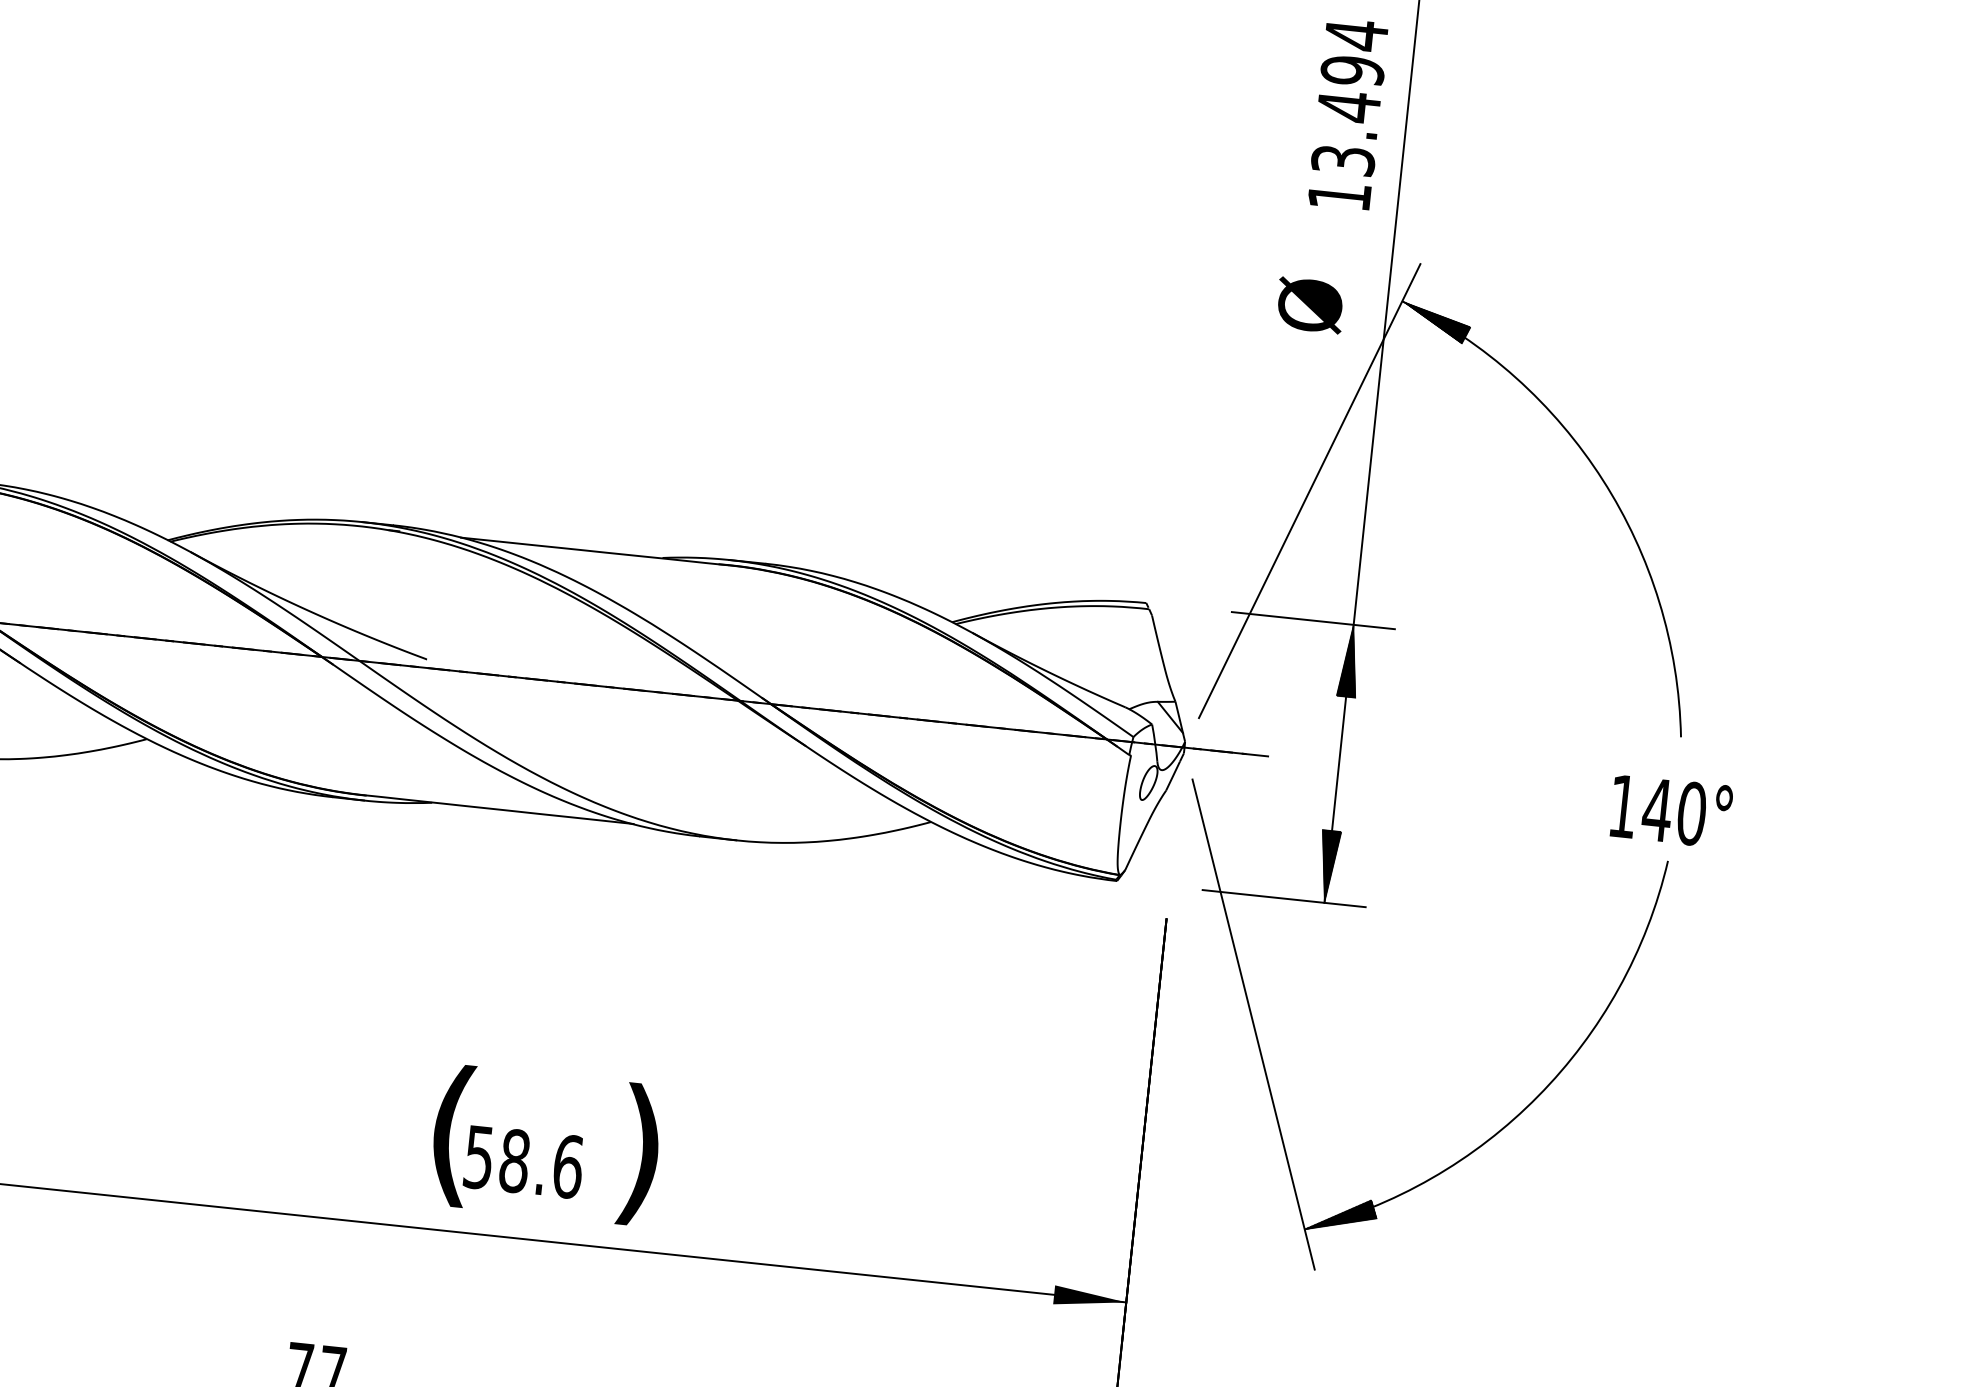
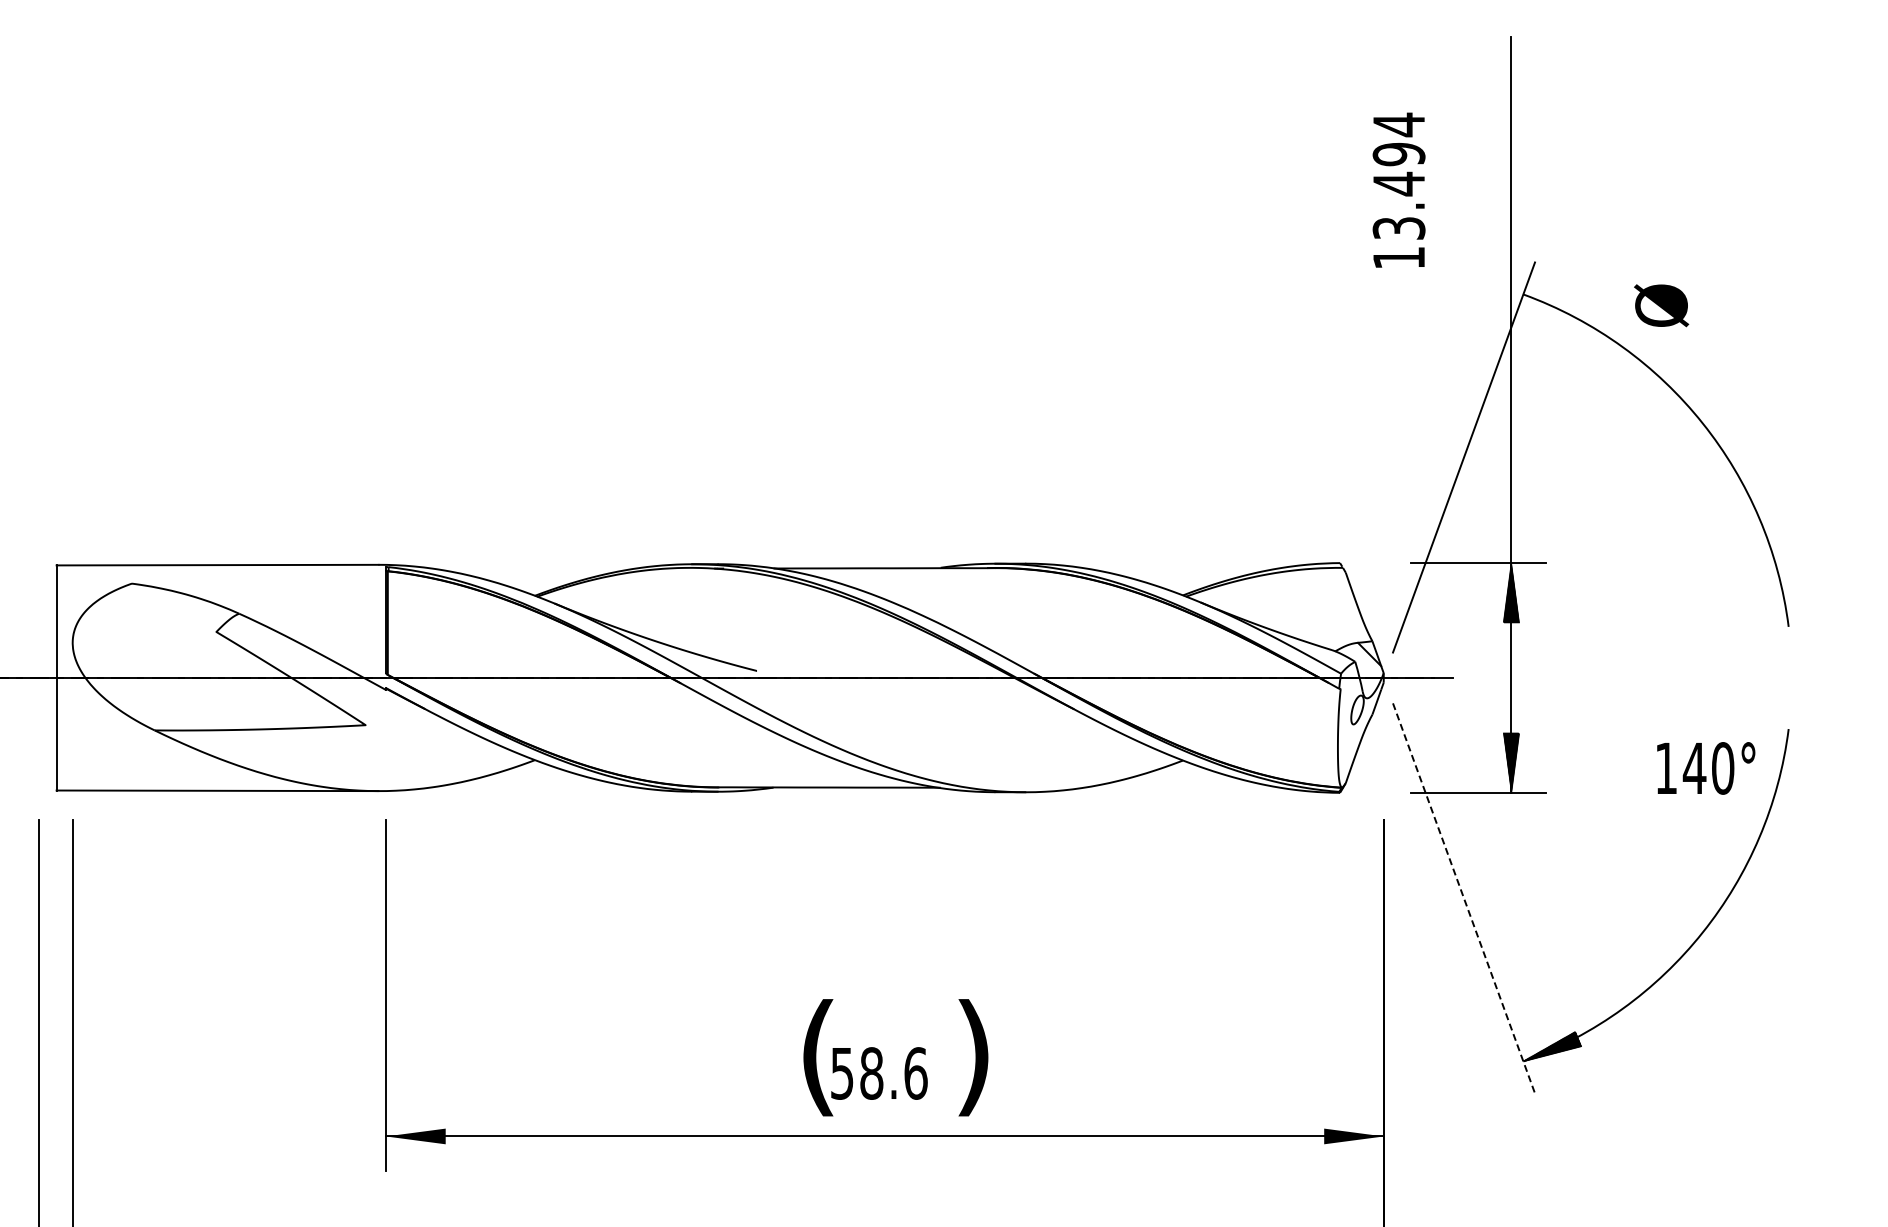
text: (1347, 113) -> (1398, 189), moved
text: (1310, 305) -> (1661, 305), moved
hatch: (1435, 323) -> (1552, 309), removed
text: (1671, 811) -> (1706, 768), moved
line: (1254, 1024) -> (1464, 898), solid -> dashed

